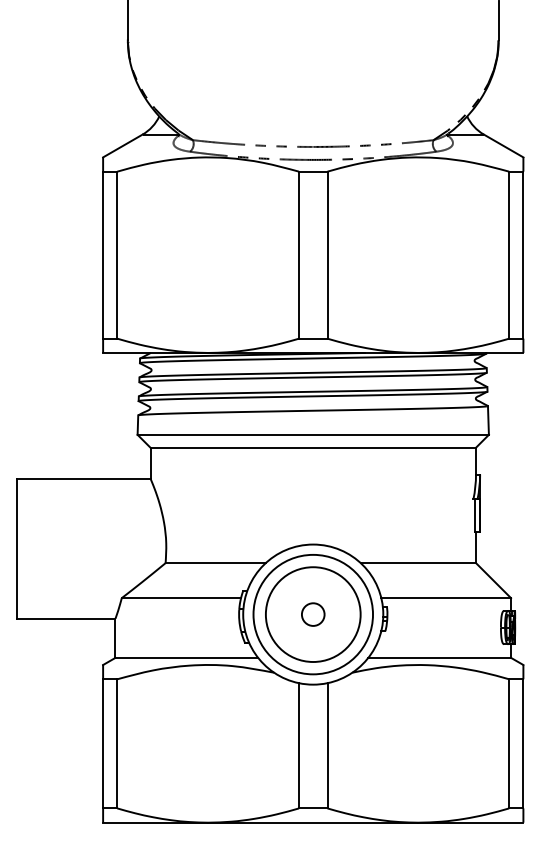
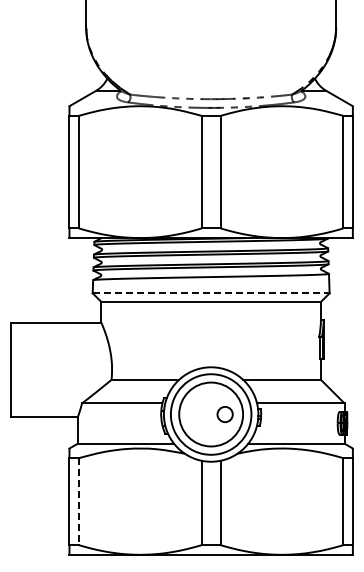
line: (313, 435) -> (211, 293), solid -> dashed
circle: (312, 614) -> (224, 414), moved
line: (117, 743) -> (79, 501), solid -> dashed

